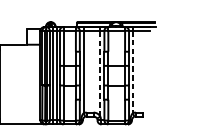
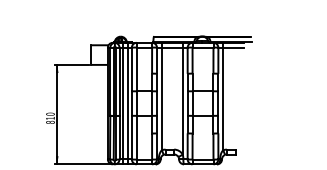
line: (133, 72) -> (223, 99), dashed -> solid
line: (100, 73) -> (182, 100), dashed -> solid

